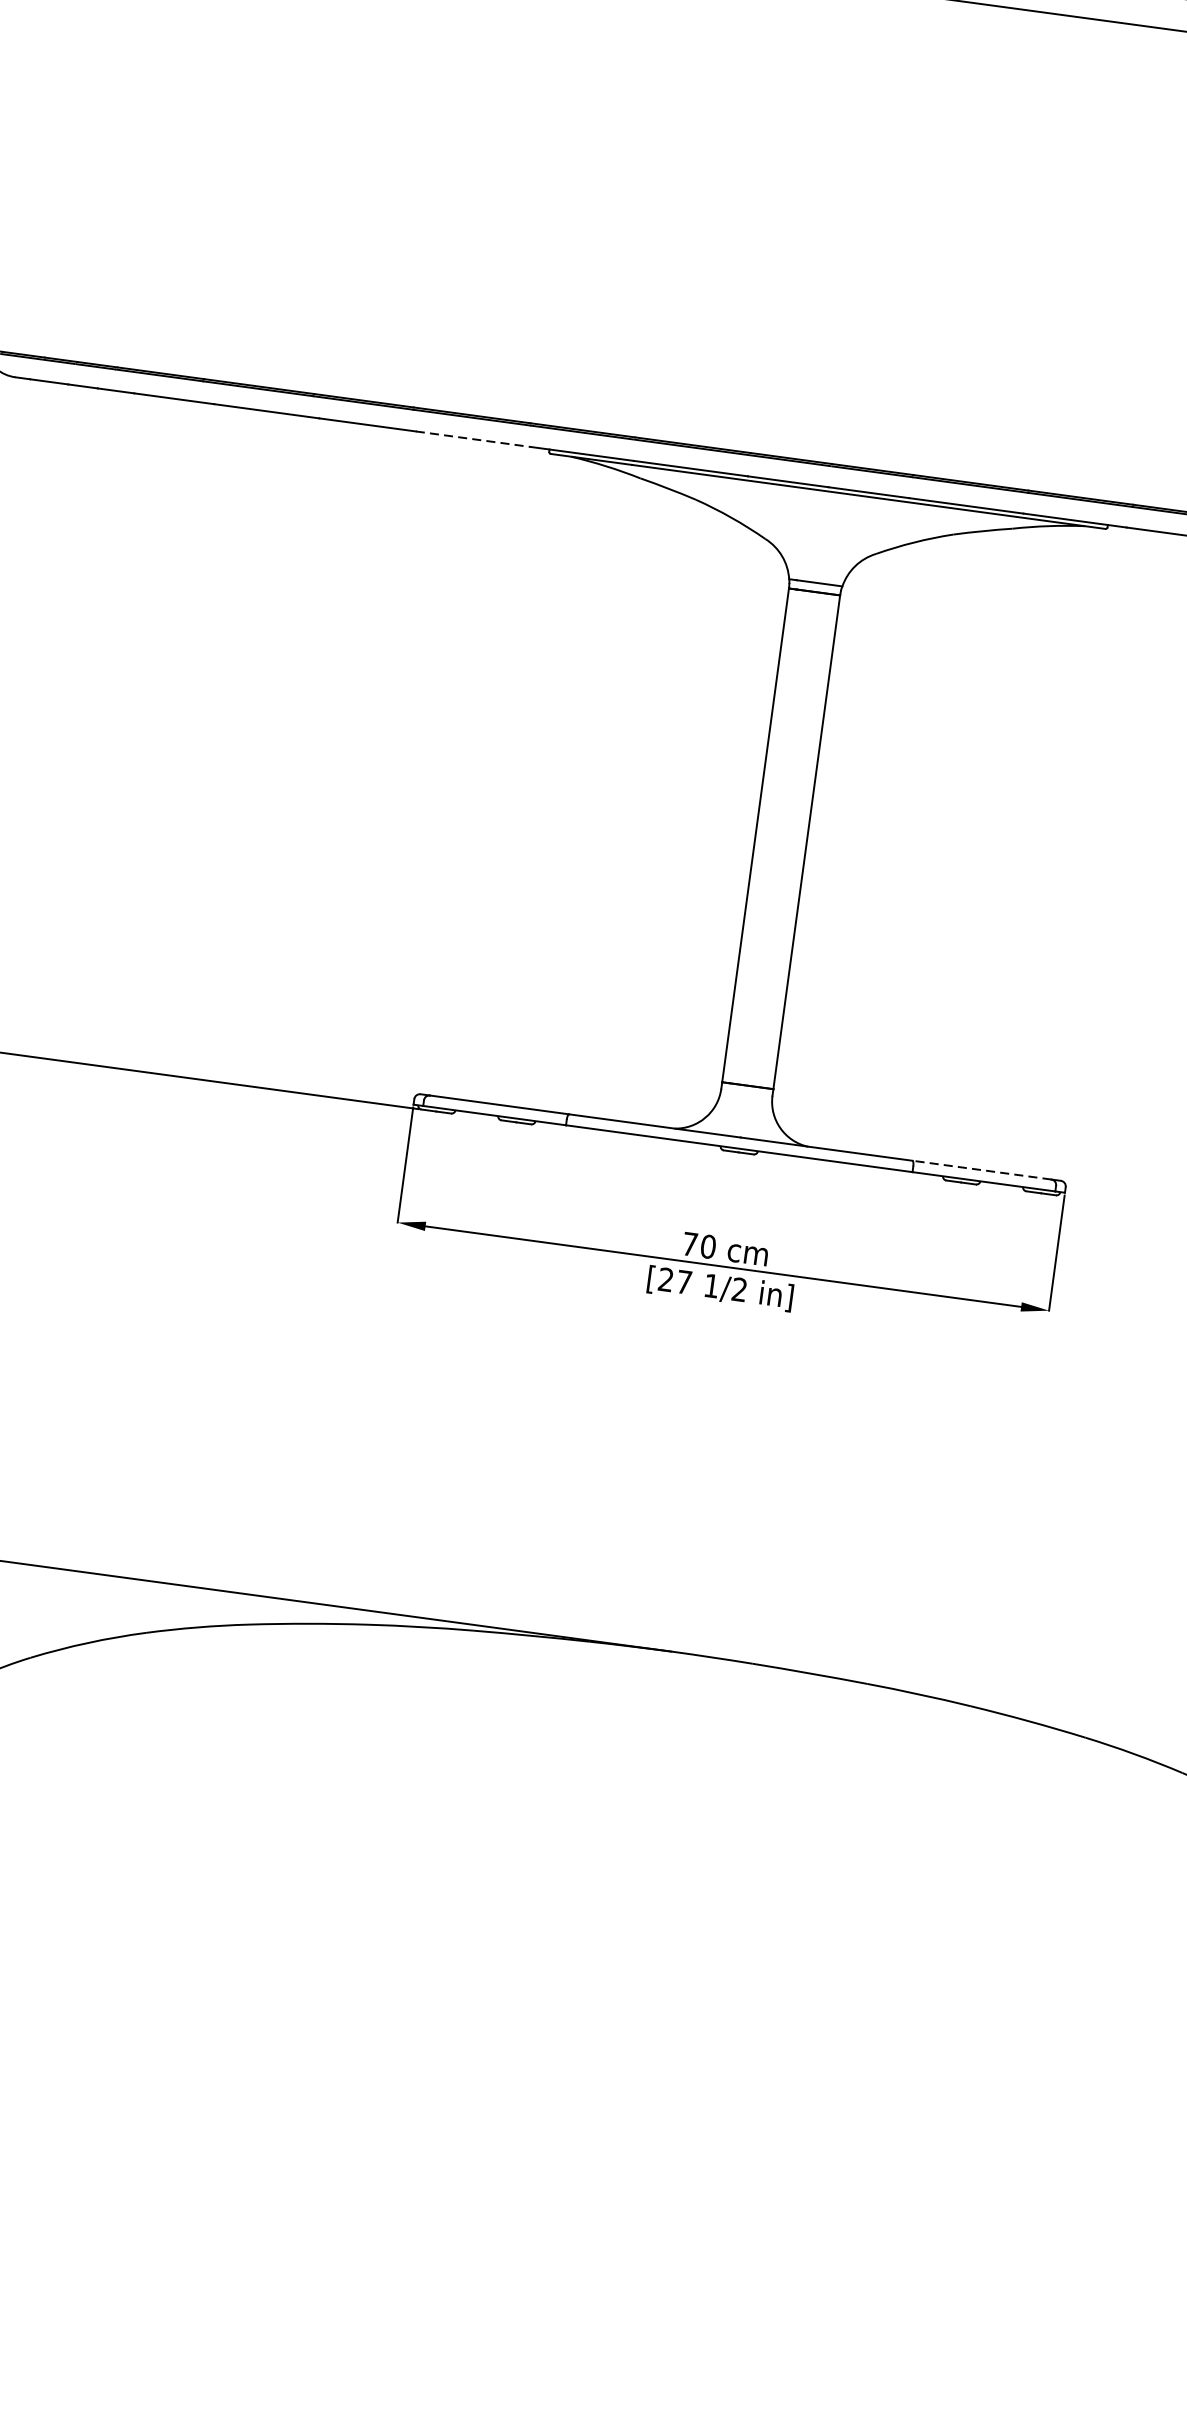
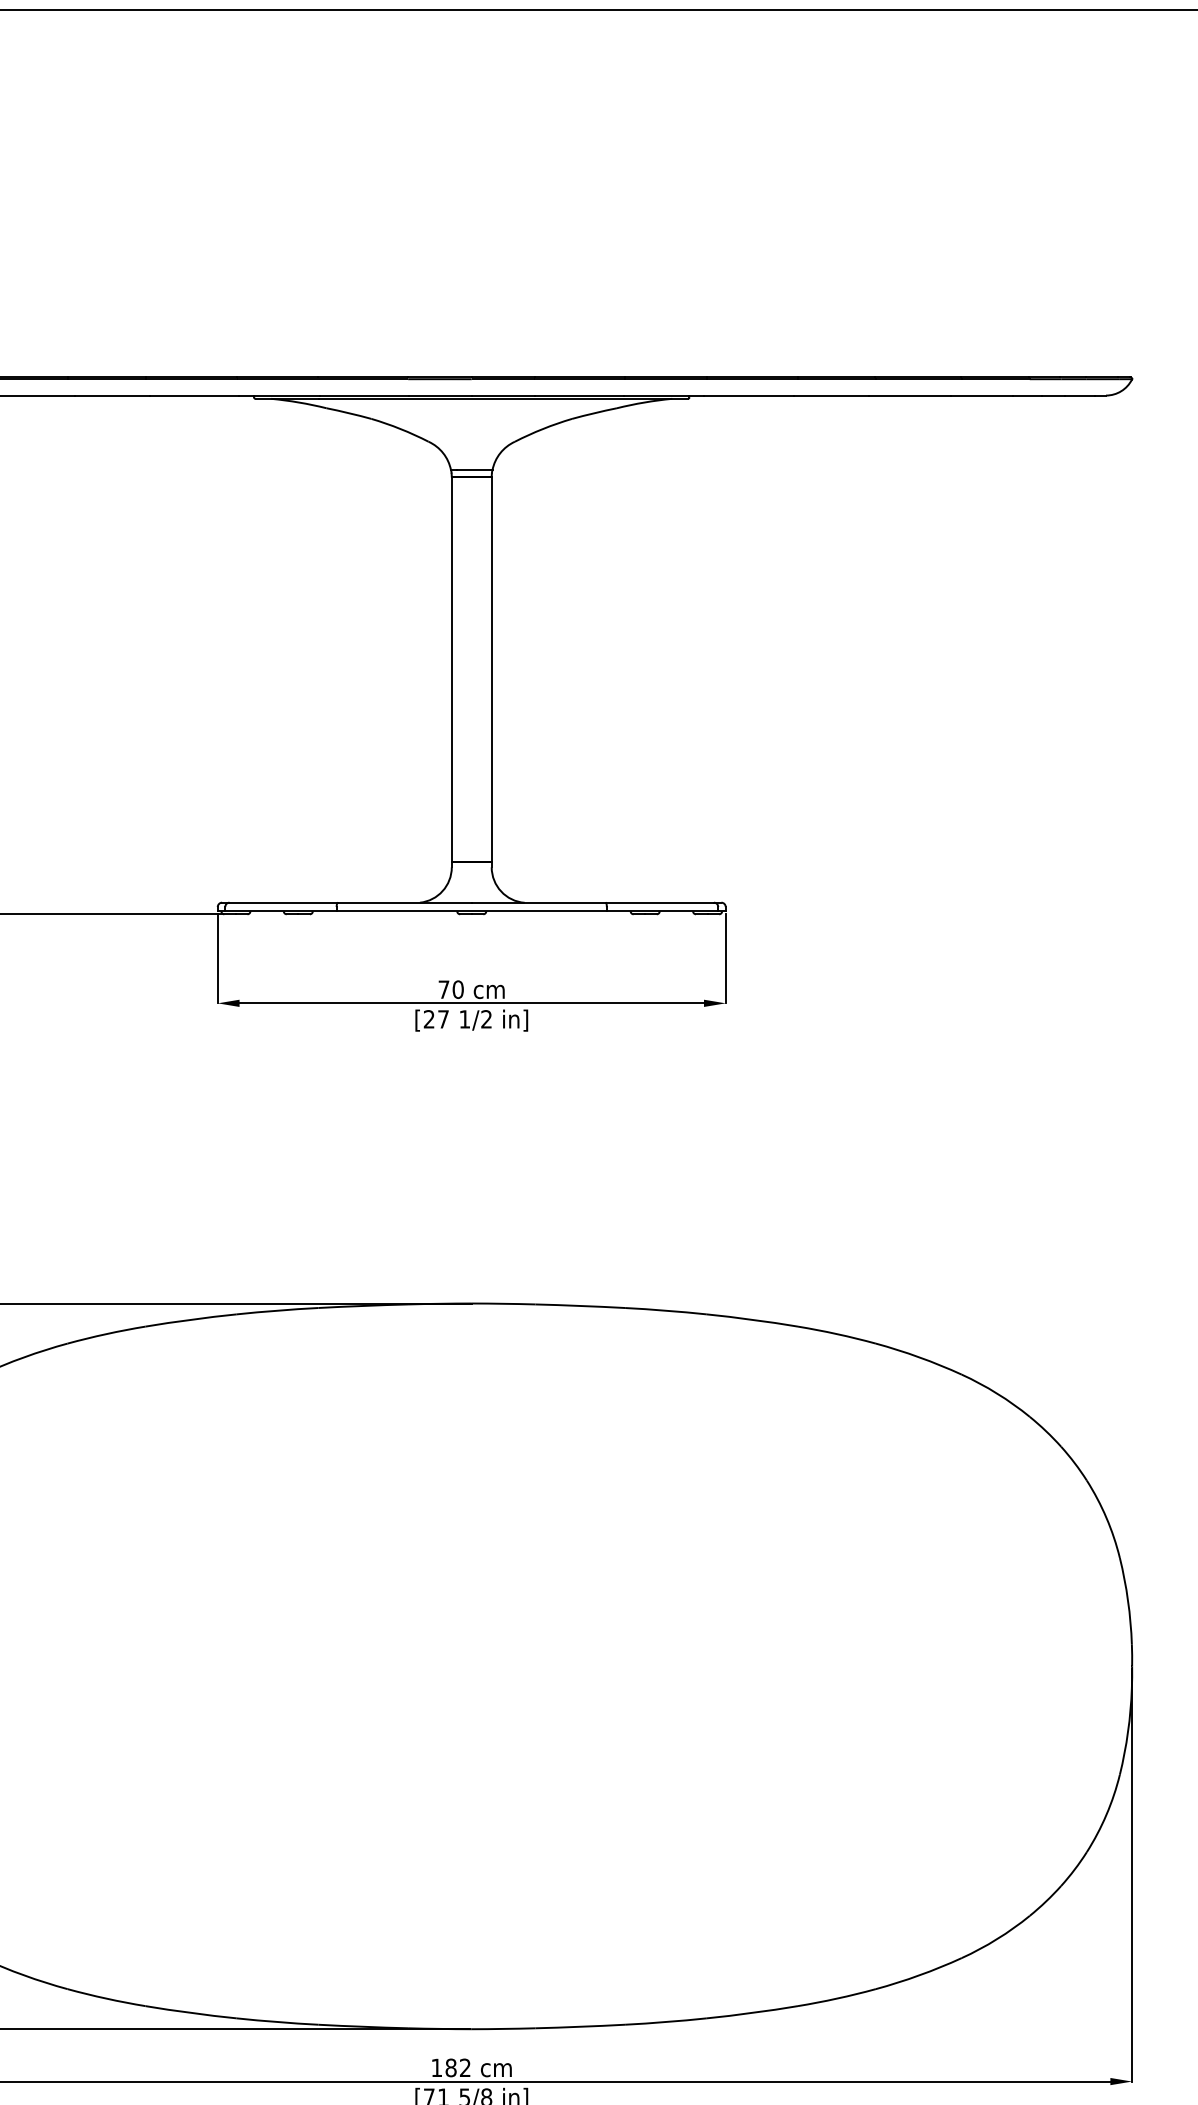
line: (473, 439) -> (194, 395), dashed -> solid
line: (981, 1169) -> (659, 902), dashed -> solid

